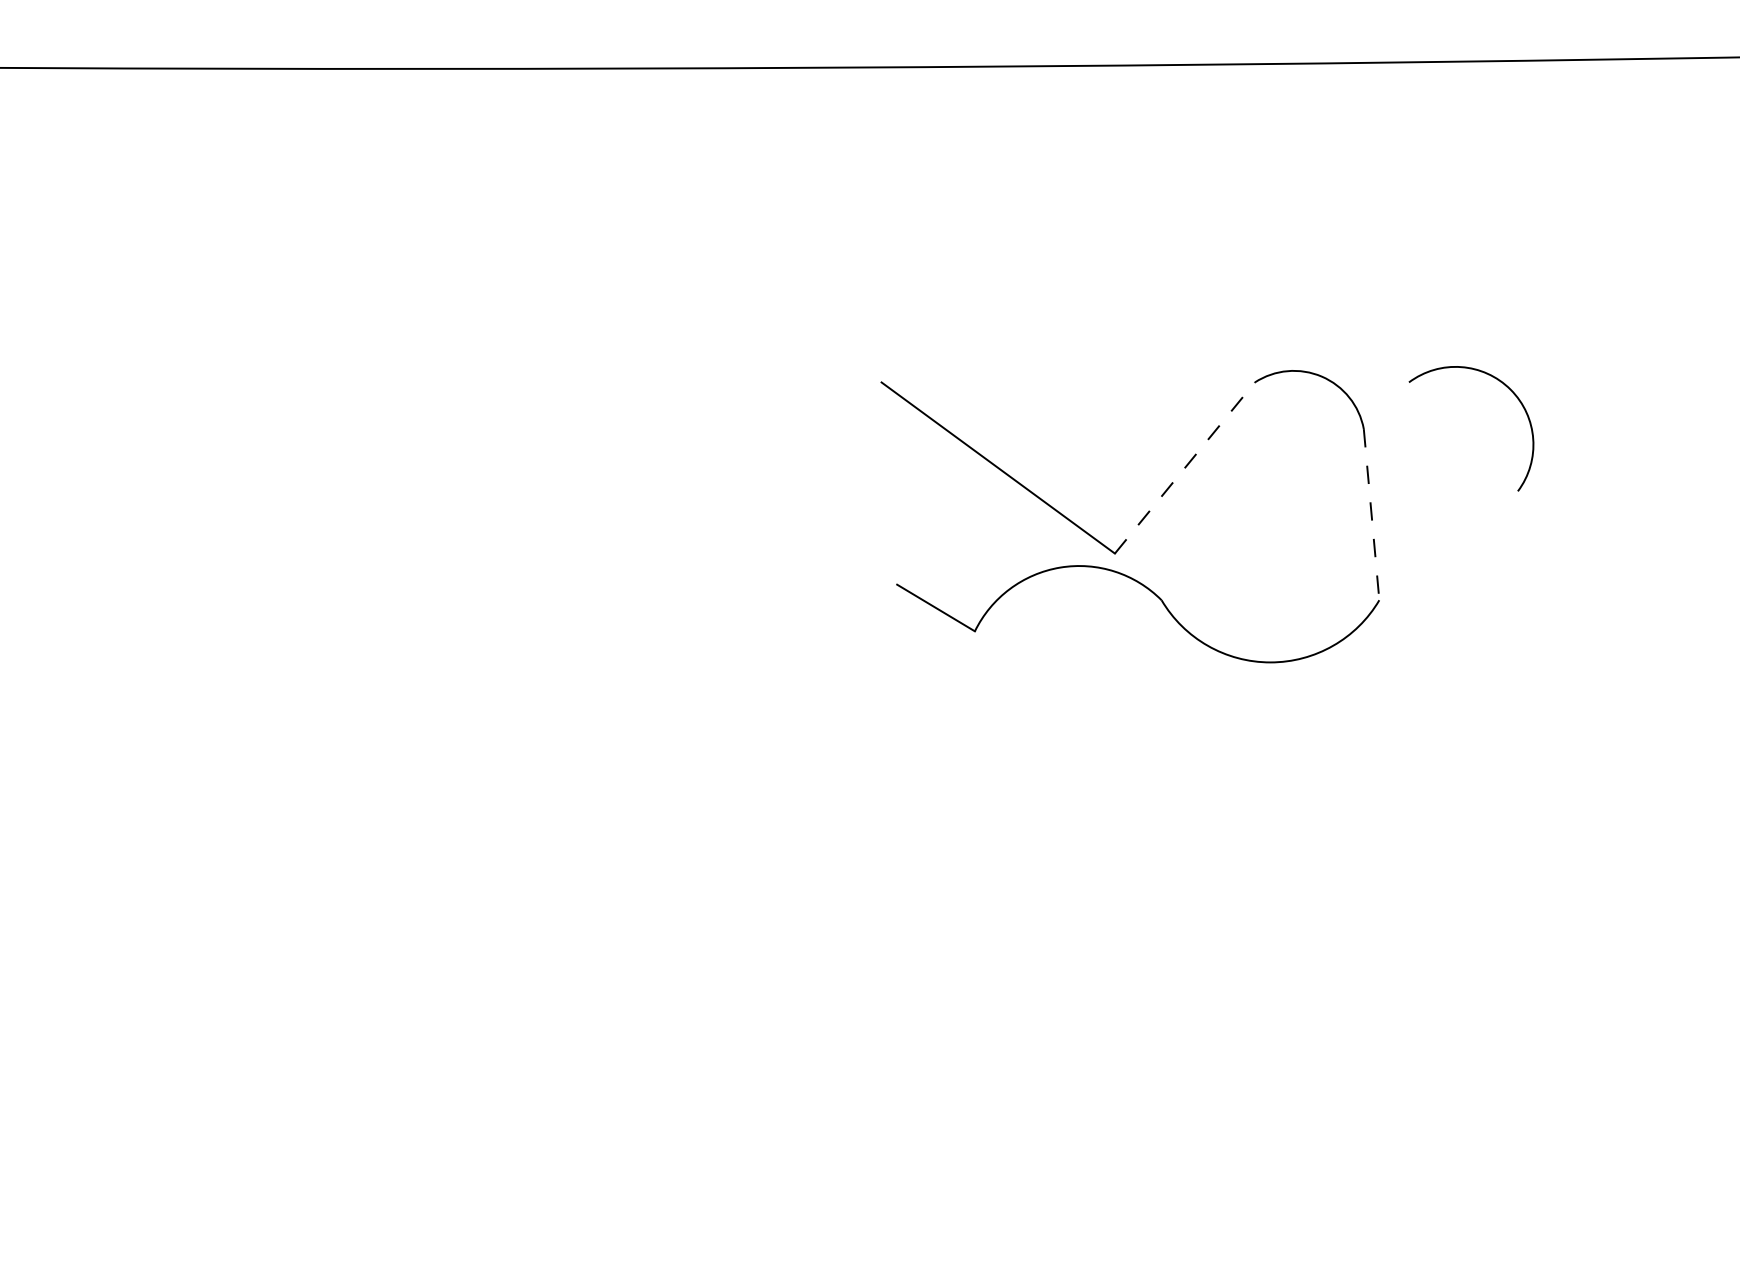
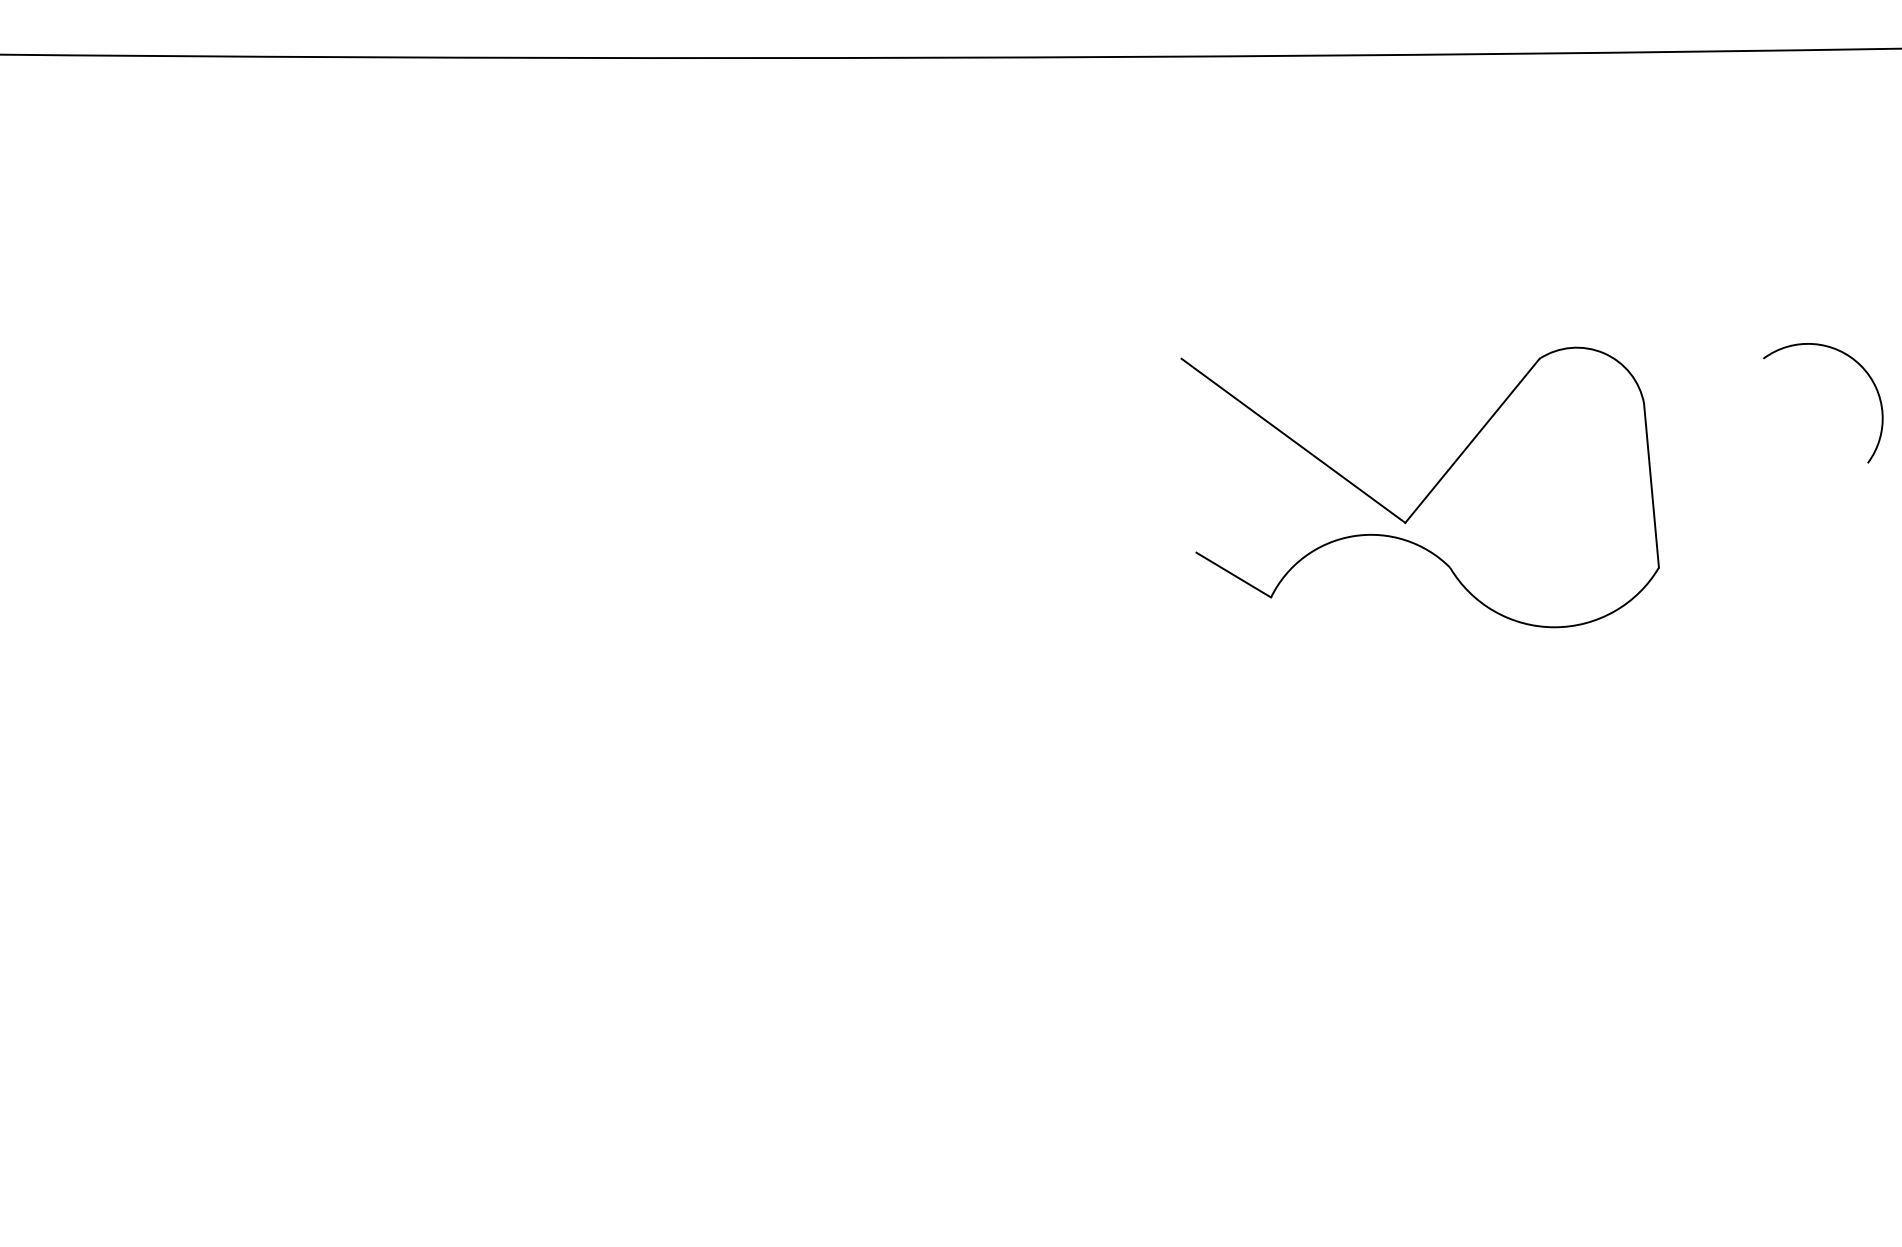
arc: (1513, 394) -> (1863, 370), moved
line: (1184, 467) -> (1472, 440), dashed -> solid
line: (1371, 515) -> (1651, 486), dashed -> solid

